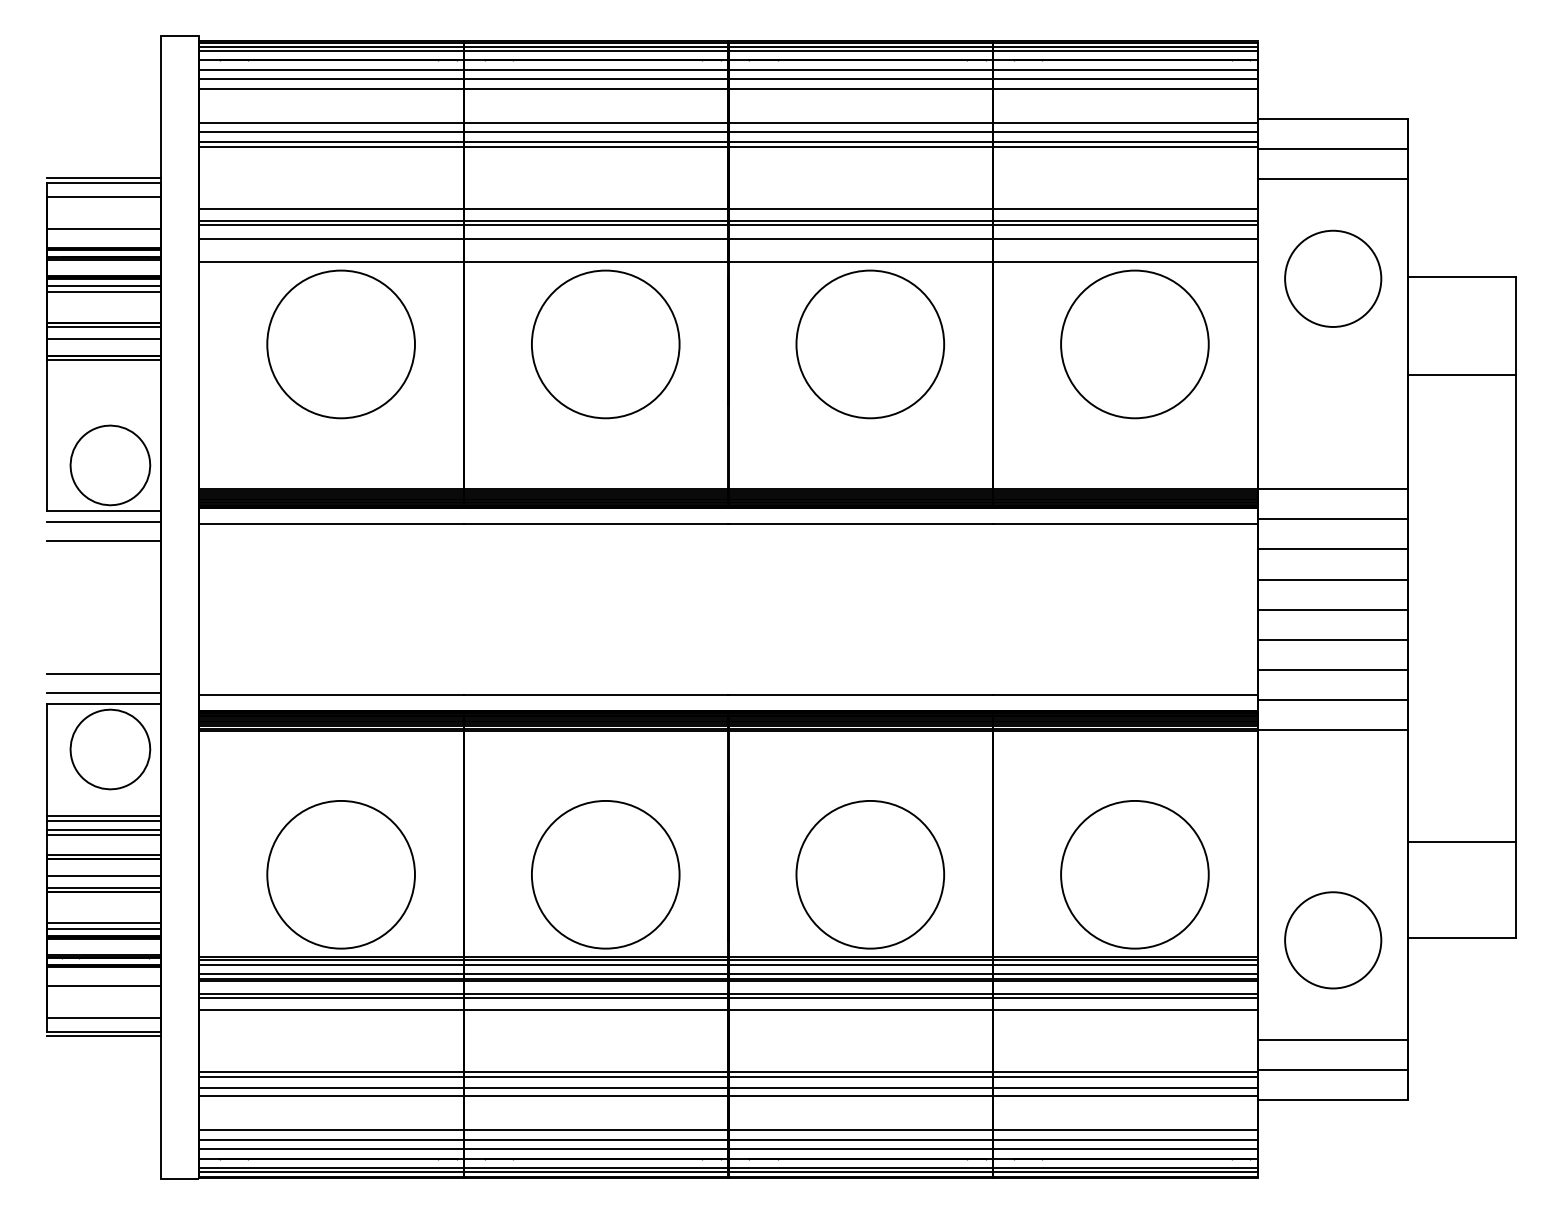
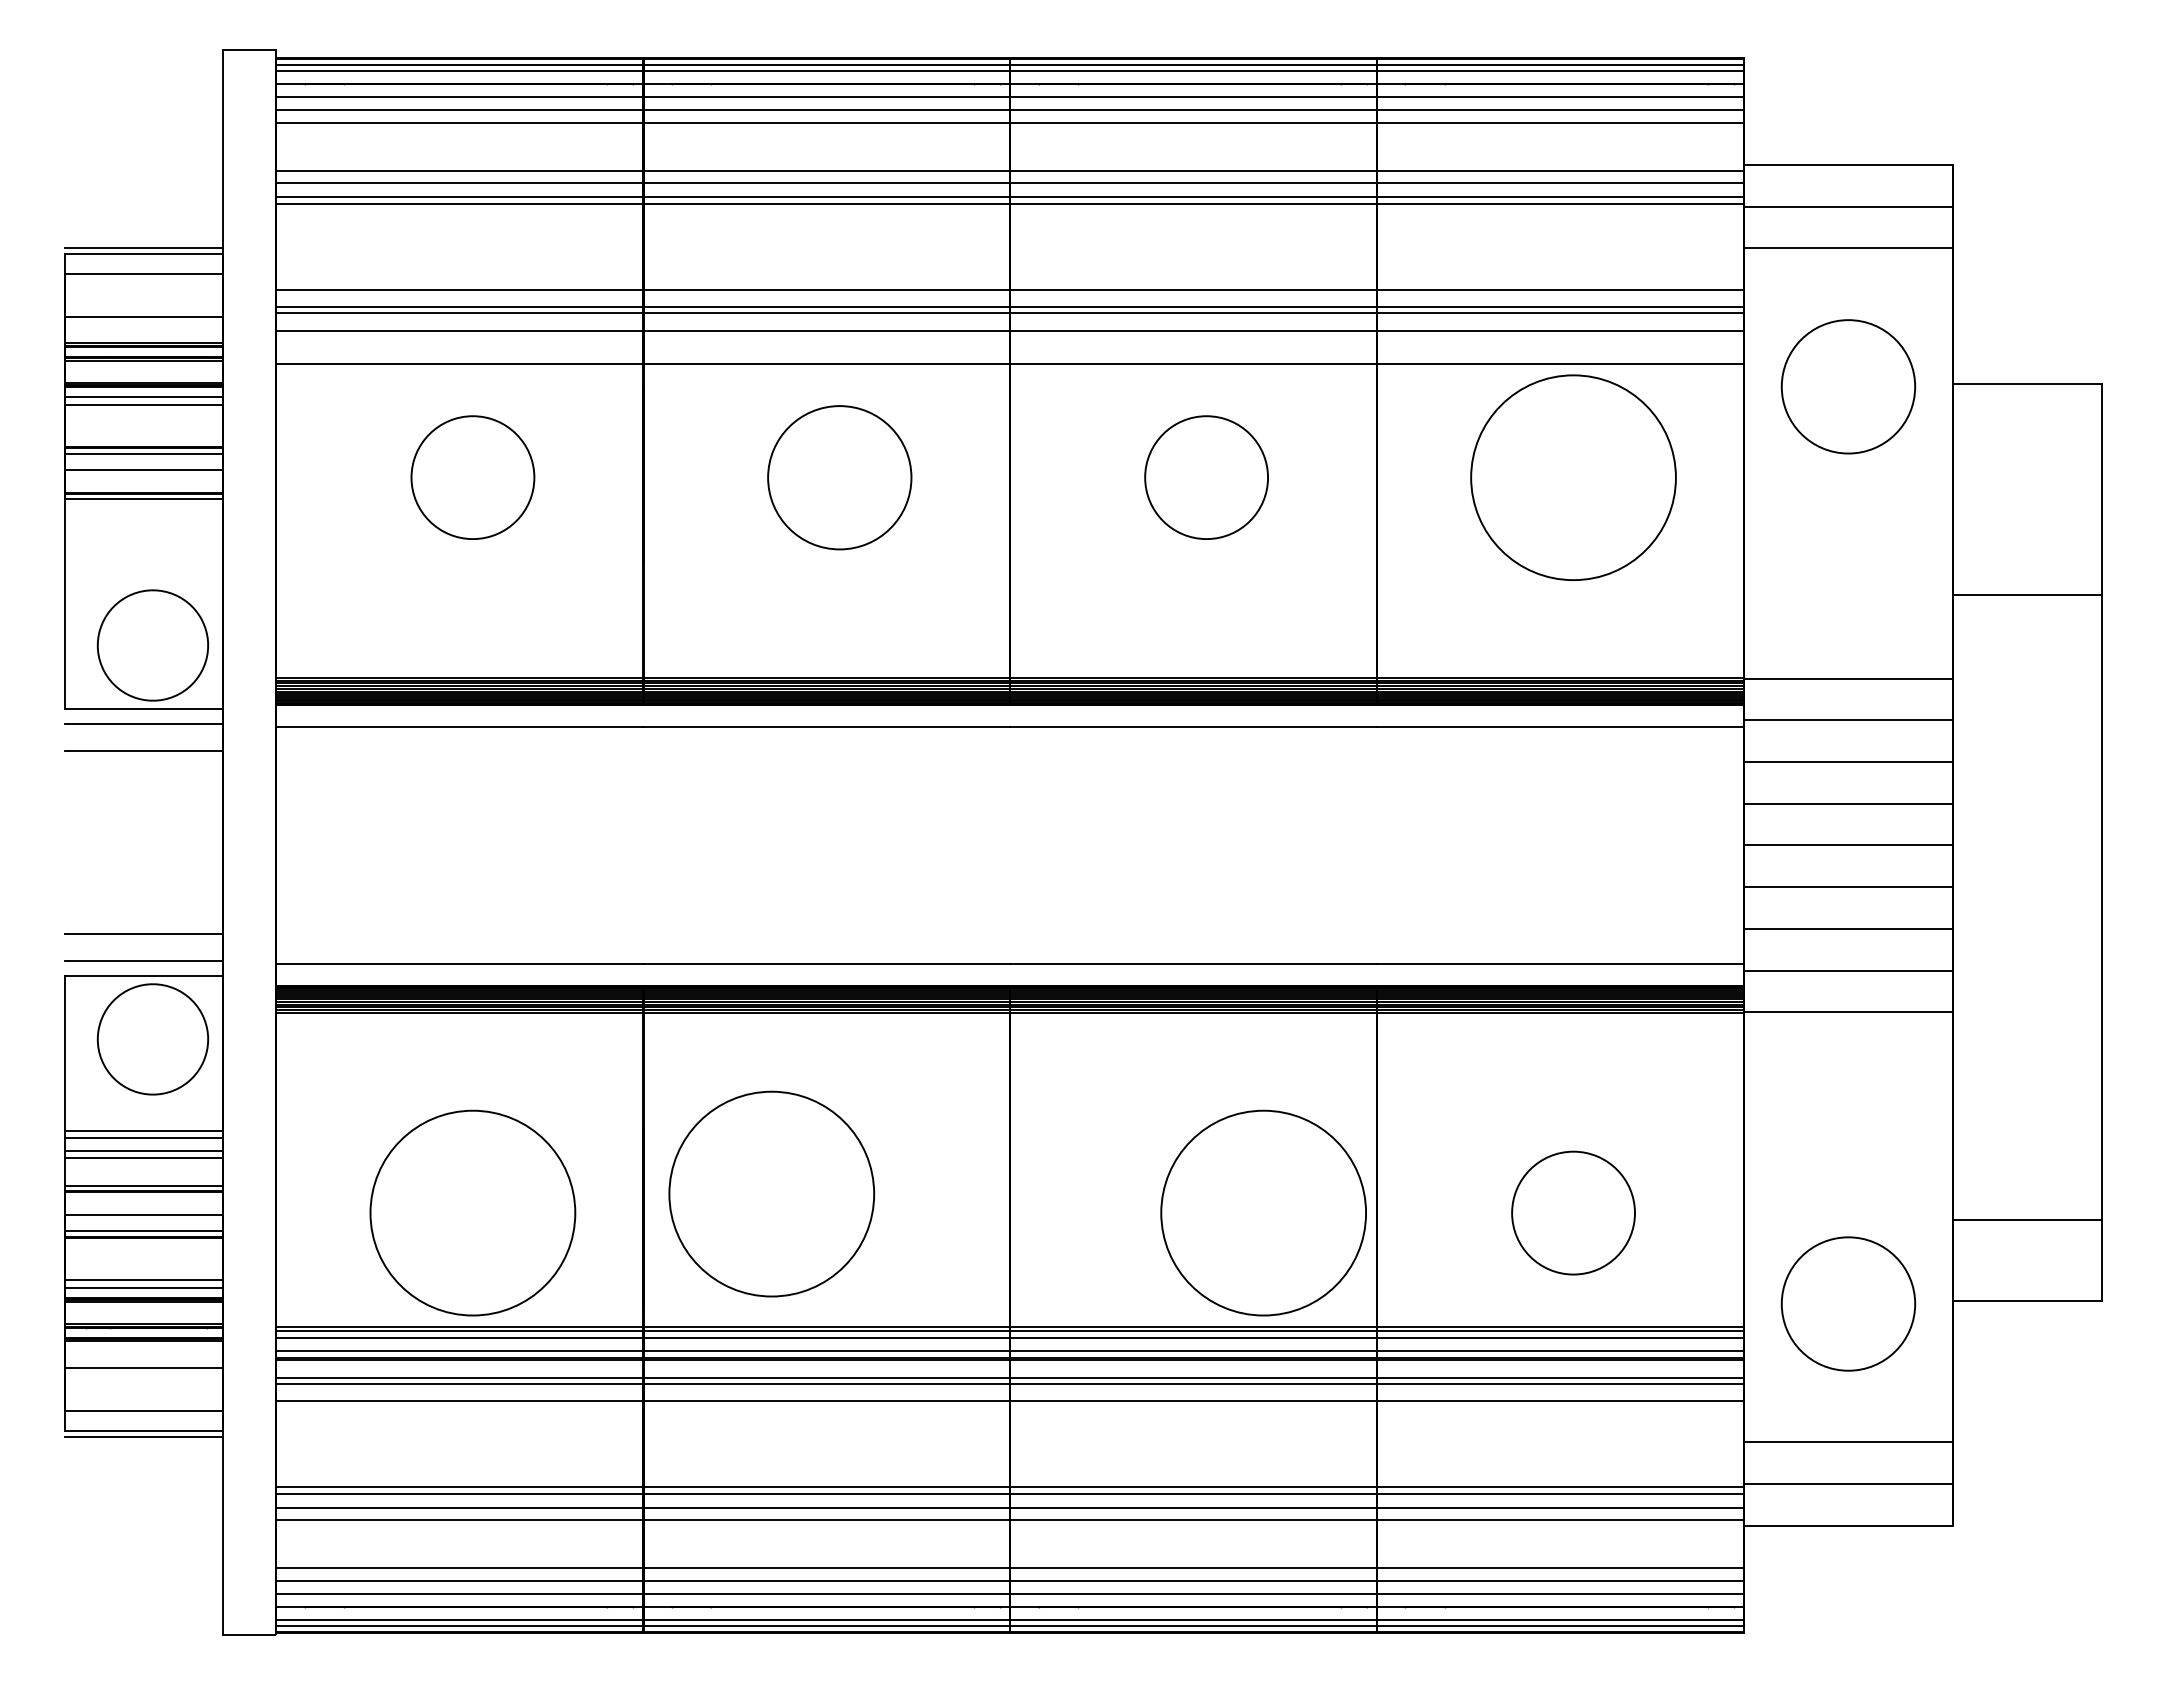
circle: (340, 344) -> (472, 477), size x0.6
circle: (605, 344) -> (839, 477), size x0.7
circle: (870, 344) -> (1206, 477), size x0.6
line: (1461, 375) -> (2026, 594), moved
line: (1461, 841) -> (2026, 1219), moved
circle: (605, 874) -> (771, 1193), moved
circle: (870, 874) -> (1263, 1212), moved
circle: (1134, 874) -> (1573, 1212), size x0.6

